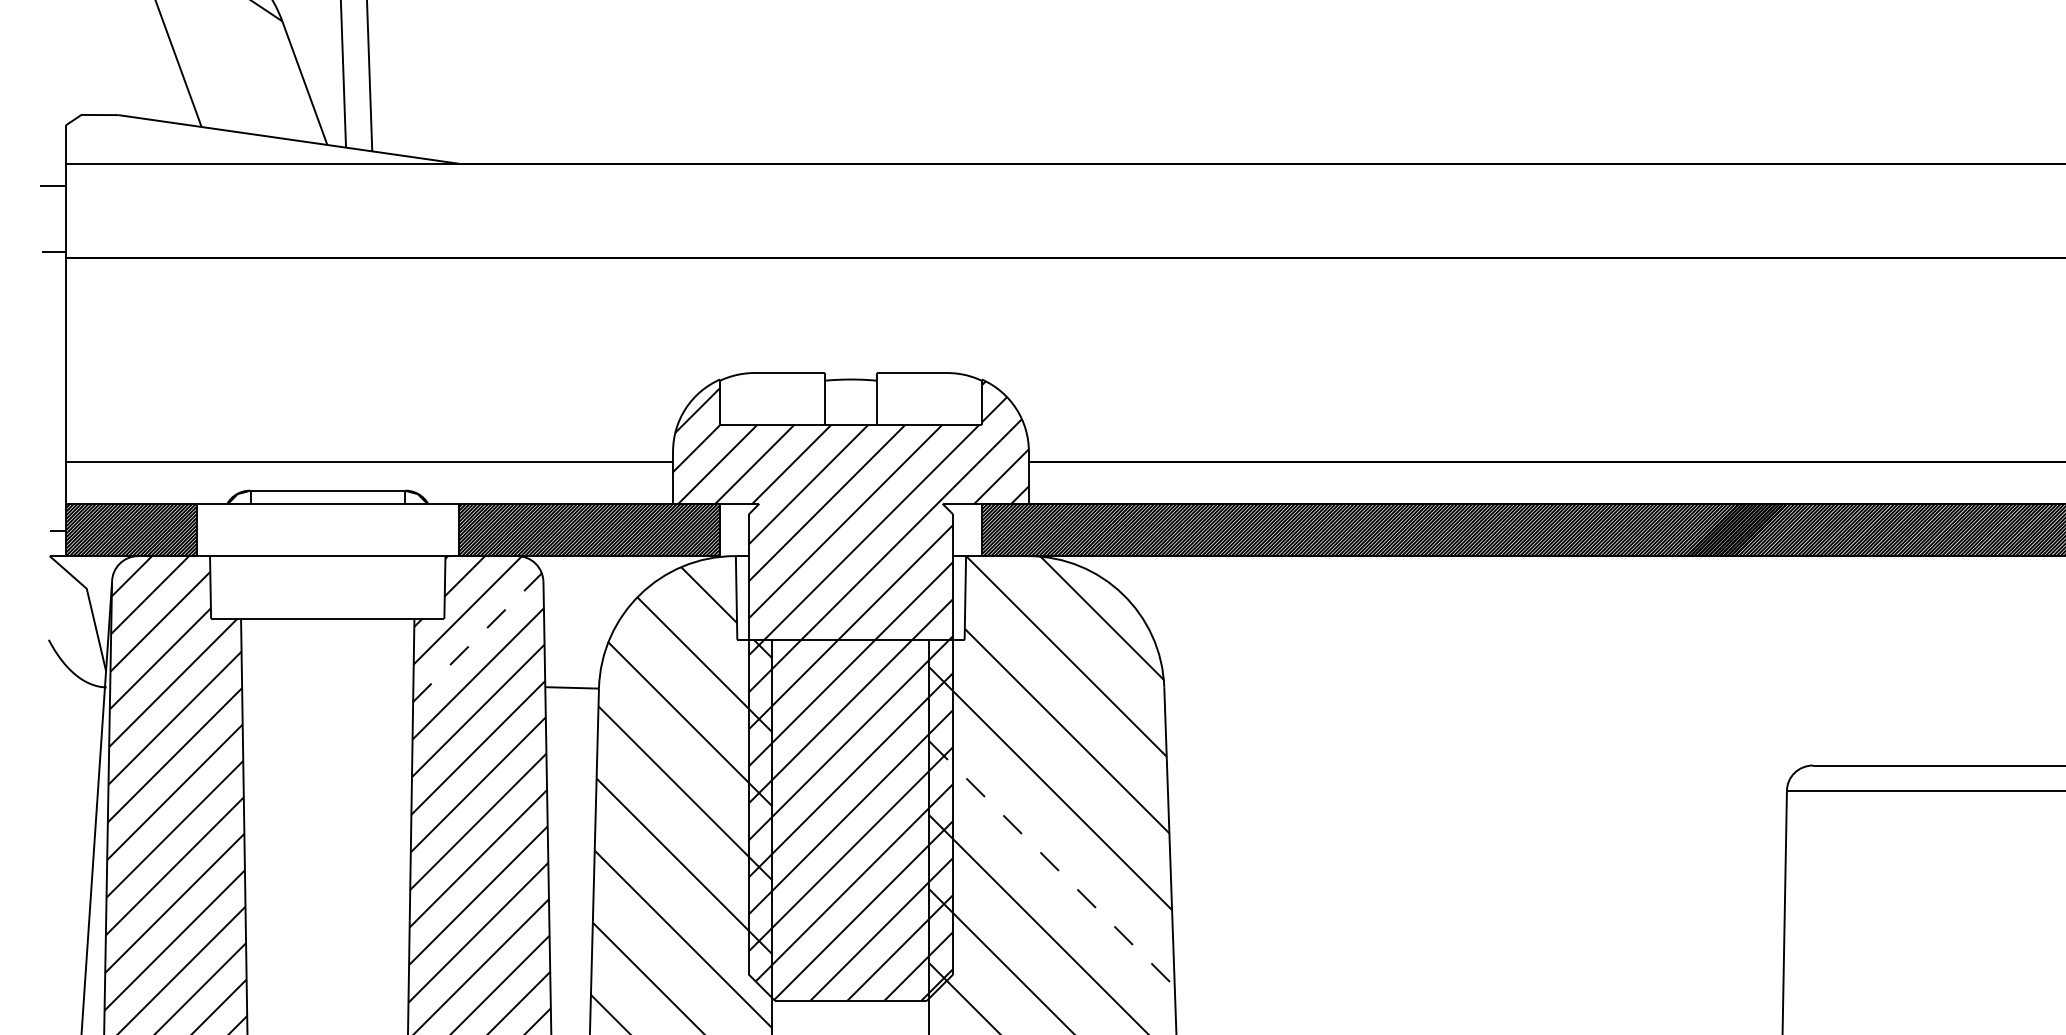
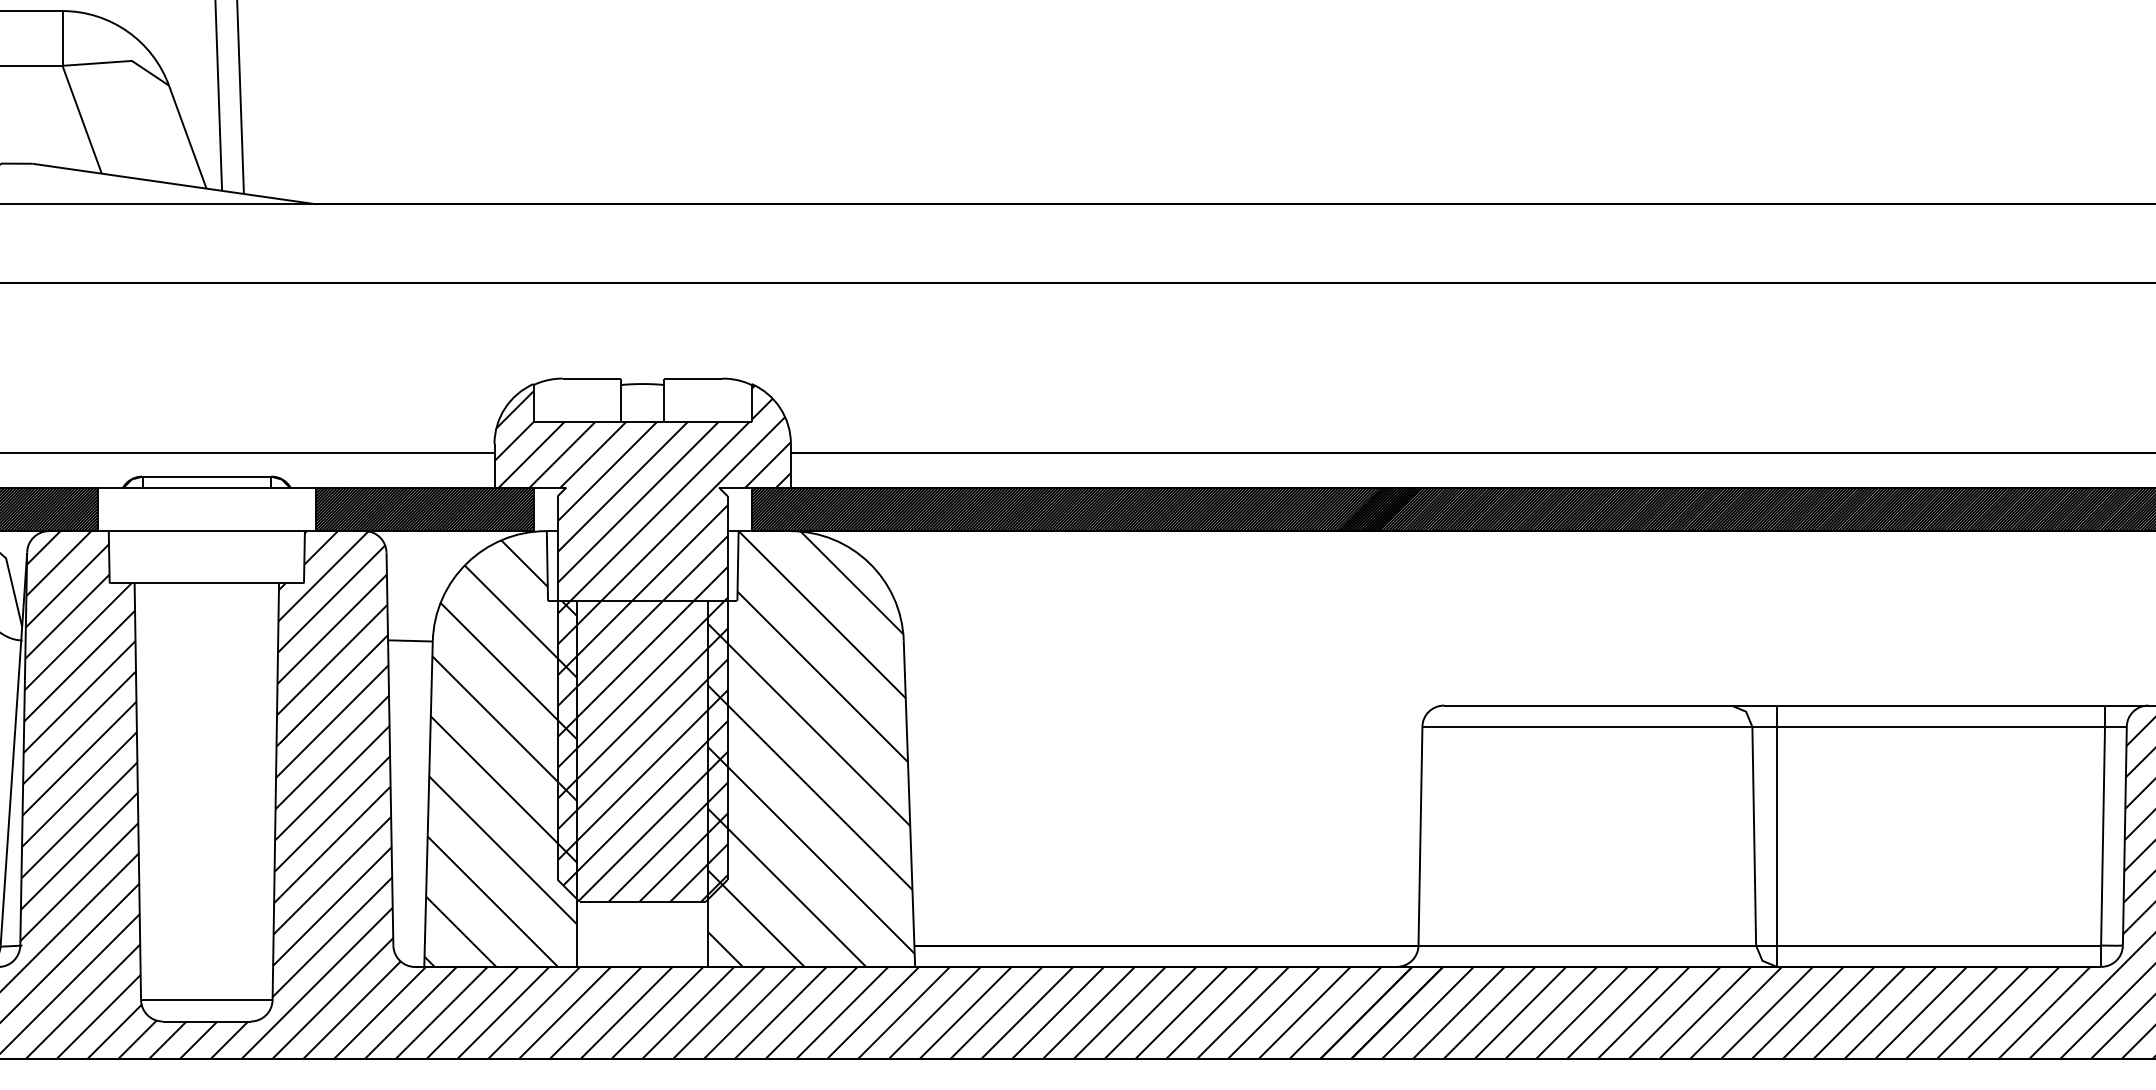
line: (477, 638) -> (331, 599), dashed -> solid
line: (1052, 863) -> (810, 787), dashed -> solid

